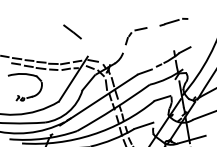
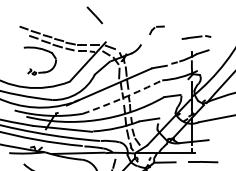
part: (173, 21) -> (196, 37), moved
part: (135, 36) -> (156, 30), size x0.6
arc: (113, 109) -> (122, 98), solid -> dashed

